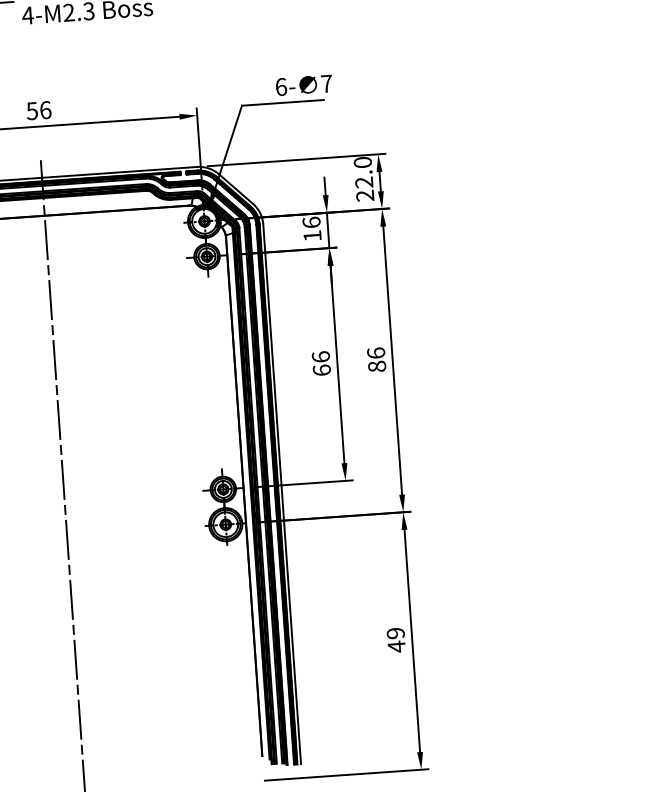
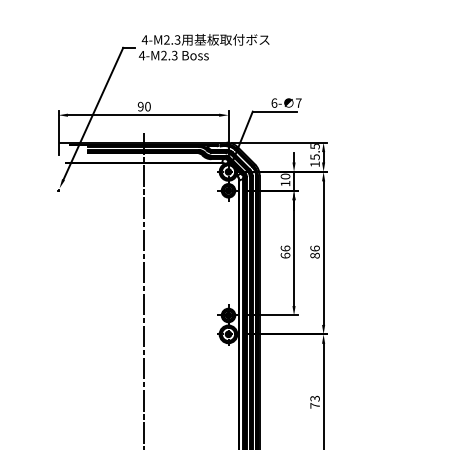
text: (37, 110) -> (143, 106), 56 -> 90
text: (362, 179) -> (314, 155), 22.0 -> 15.5
text: (311, 222) -> (285, 176), 16 -> 10
text: (395, 638) -> (314, 401), 49 -> 73

